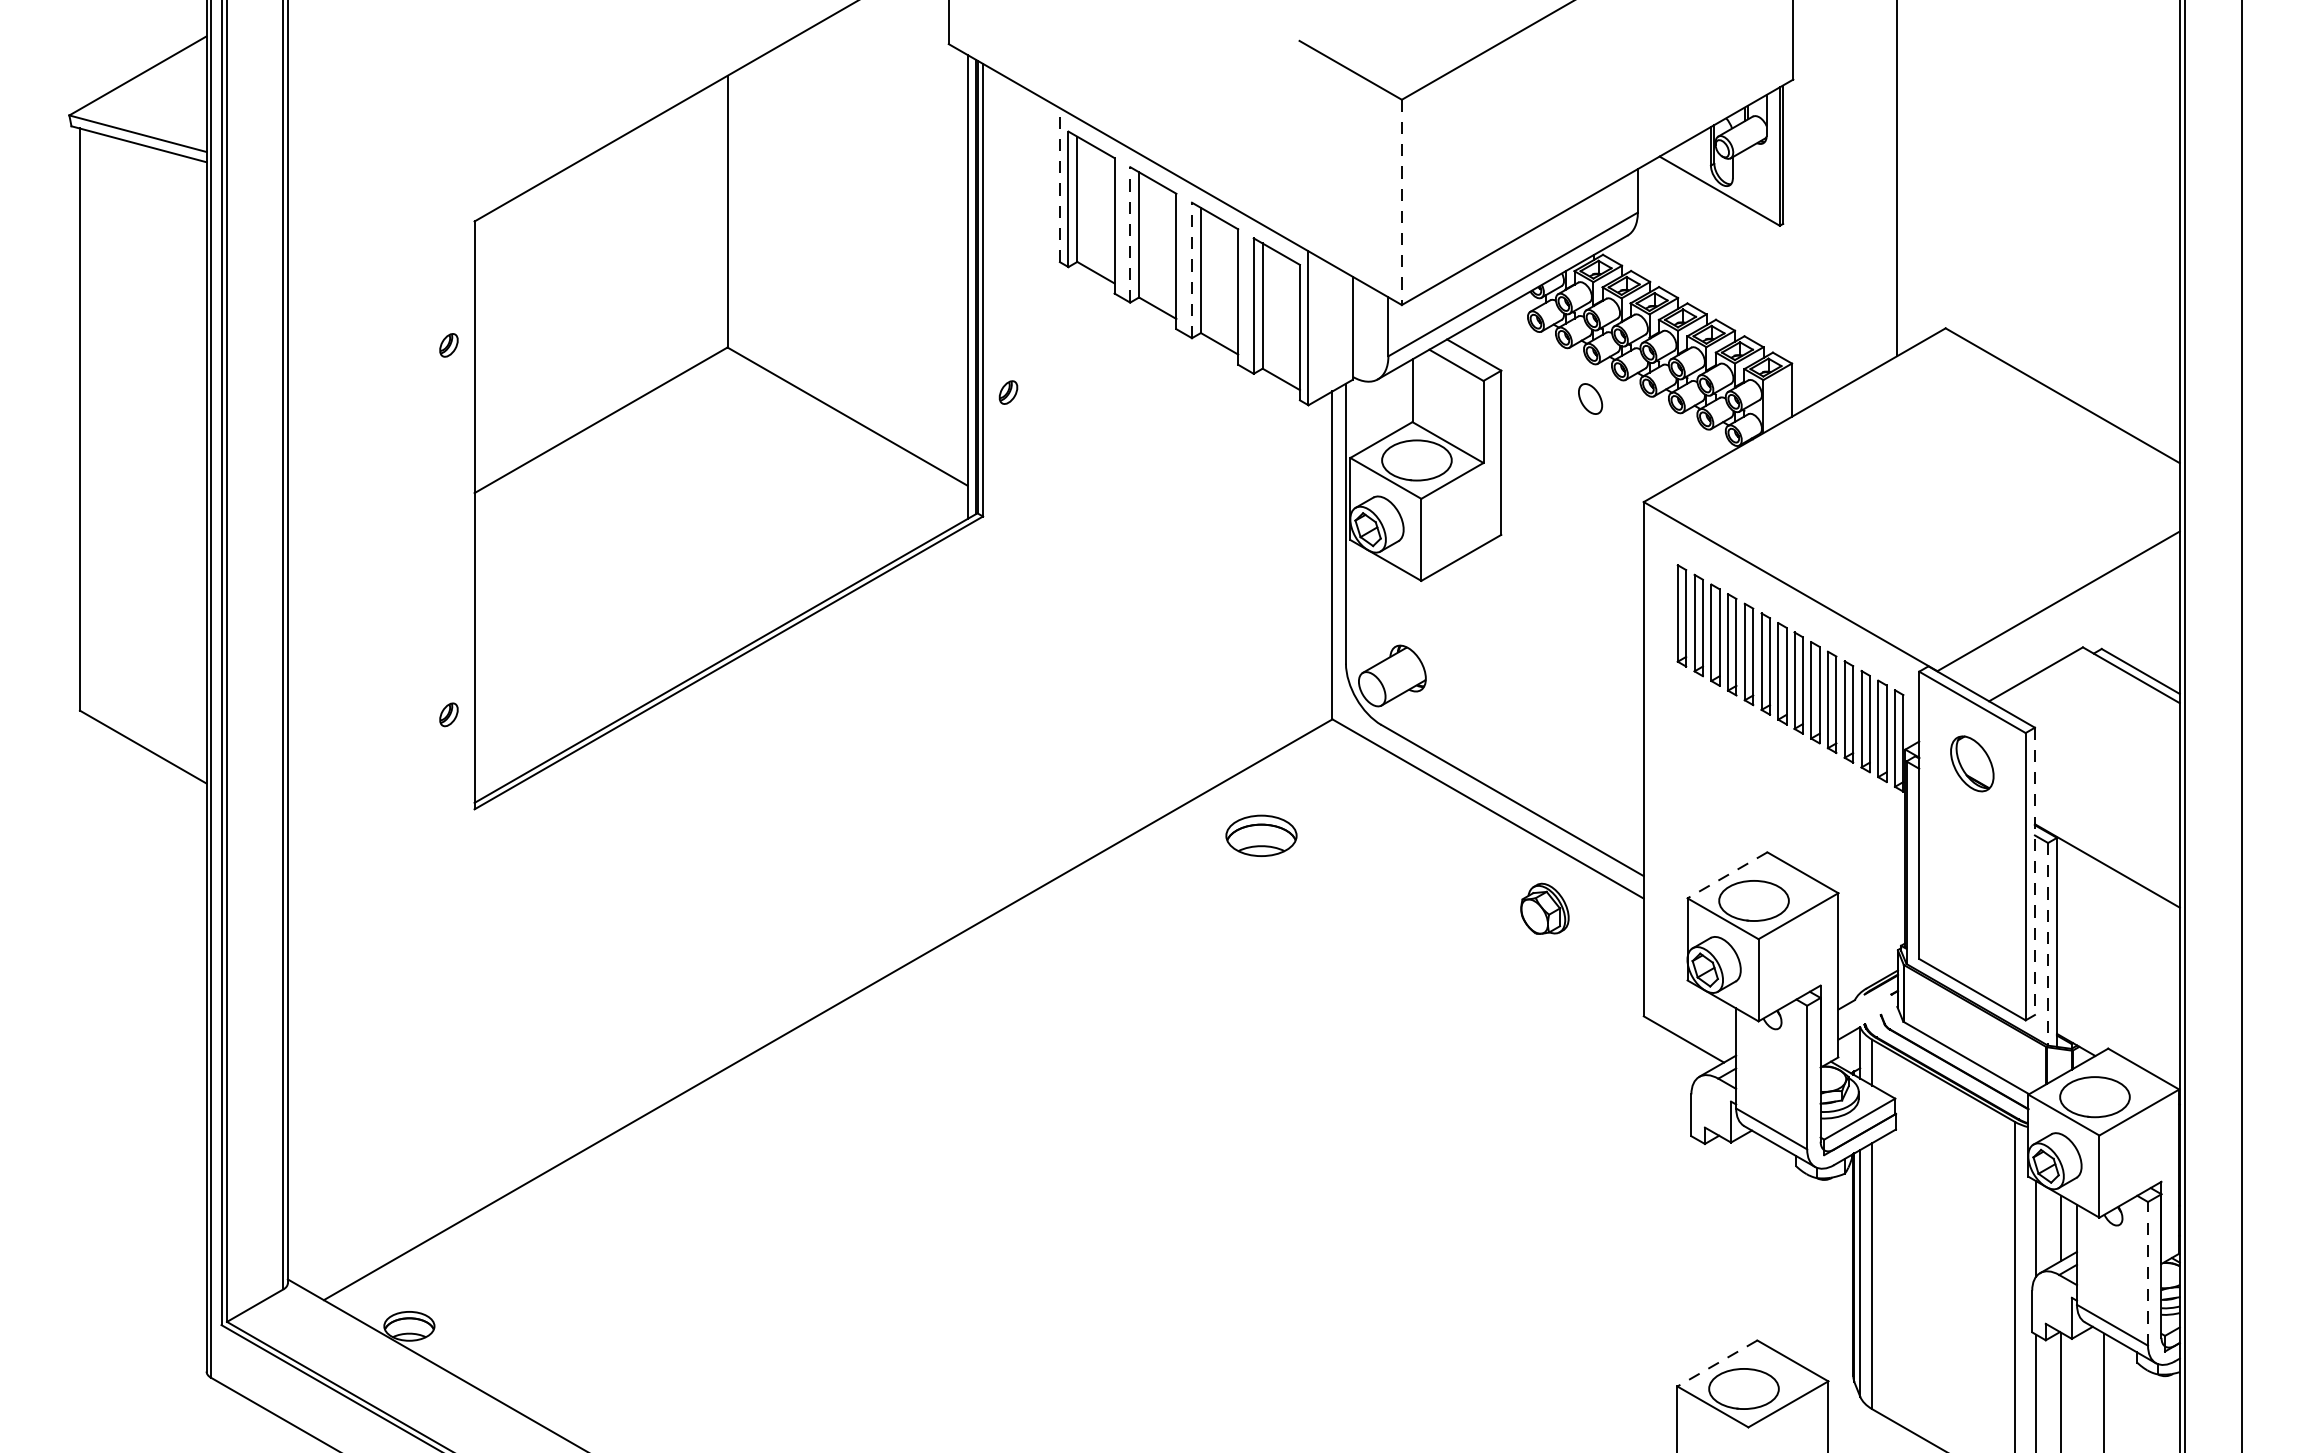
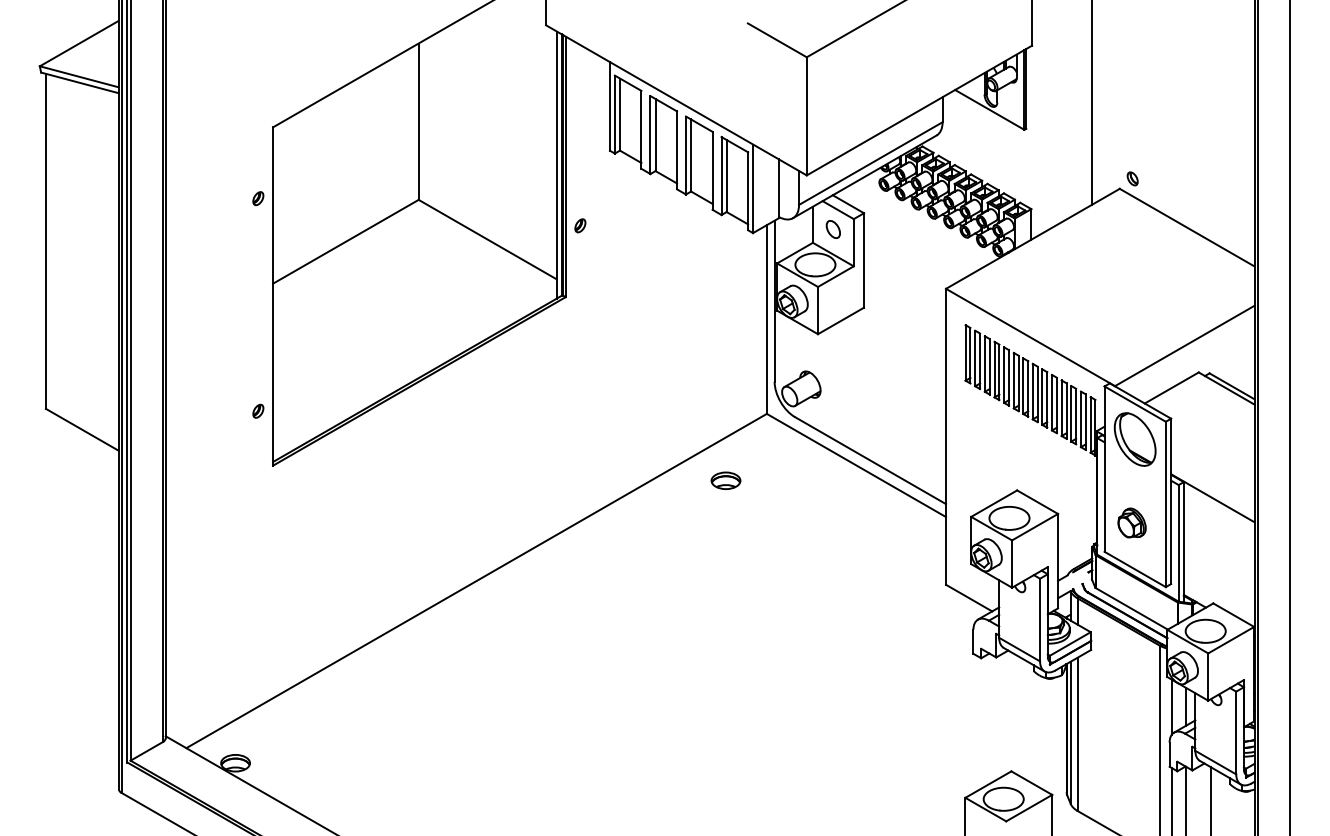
line: (1060, 183) -> (610, 105), dashed -> solid
line: (1401, 202) -> (806, 116), dashed -> solid
line: (1130, 235) -> (650, 135), dashed -> solid
line: (1192, 270) -> (686, 155), dashed -> solid
part: (1967, 310) -> (1132, 178), added
part: (1589, 398) -> (832, 229), moved
part: (1971, 763) -> (1134, 439), size x1.67
part: (1260, 835) -> (725, 480), size x0.71
line: (2035, 871) -> (1171, 501), dashed -> solid
line: (1728, 875) -> (994, 503), dashed -> solid
part: (1543, 908) -> (1131, 522), moved
line: (2047, 944) -> (1178, 543), dashed -> solid
line: (2148, 1272) -> (1236, 732), dashed -> solid
line: (1717, 1363) -> (988, 784), dashed -> solid

